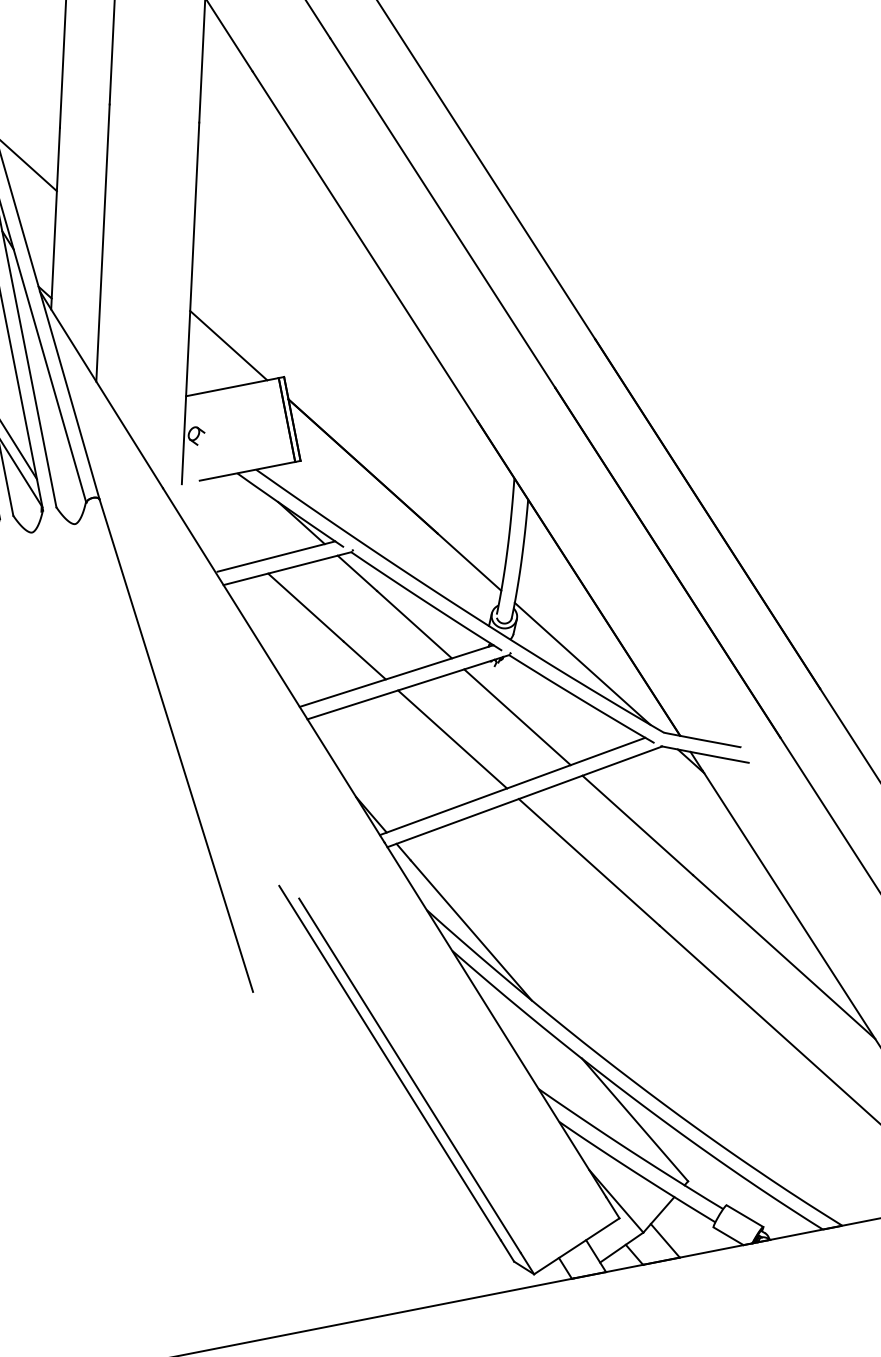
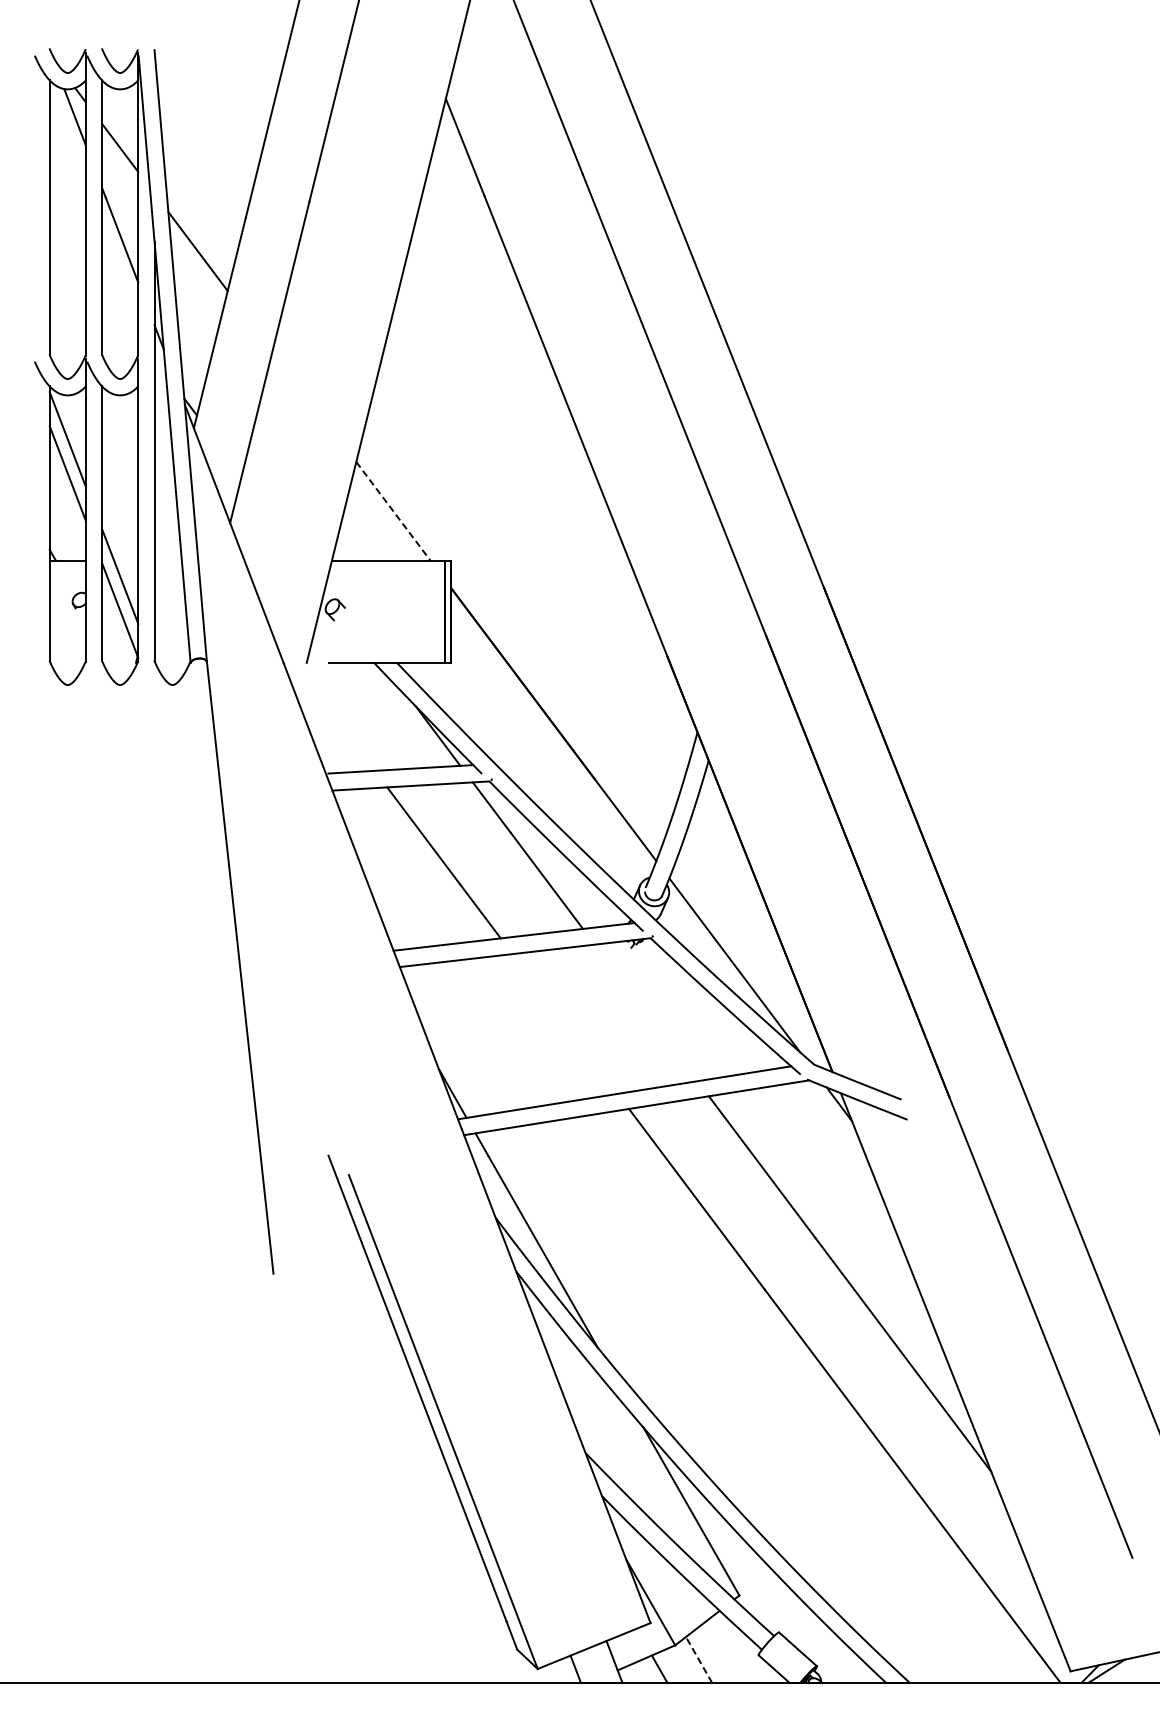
line: (228, 345) -> (393, 511), solid -> dashed
line: (516, 717) -> (645, 1012), removed
line: (452, 739) -> (564, 1023), removed
line: (664, 1240) -> (698, 1659), solid -> dashed

